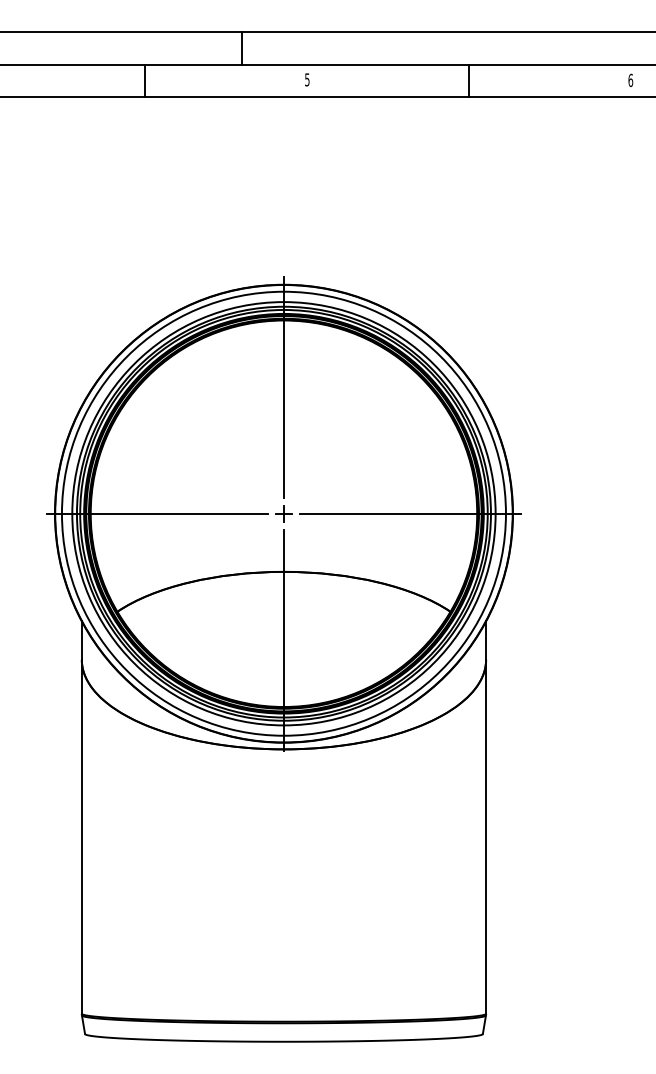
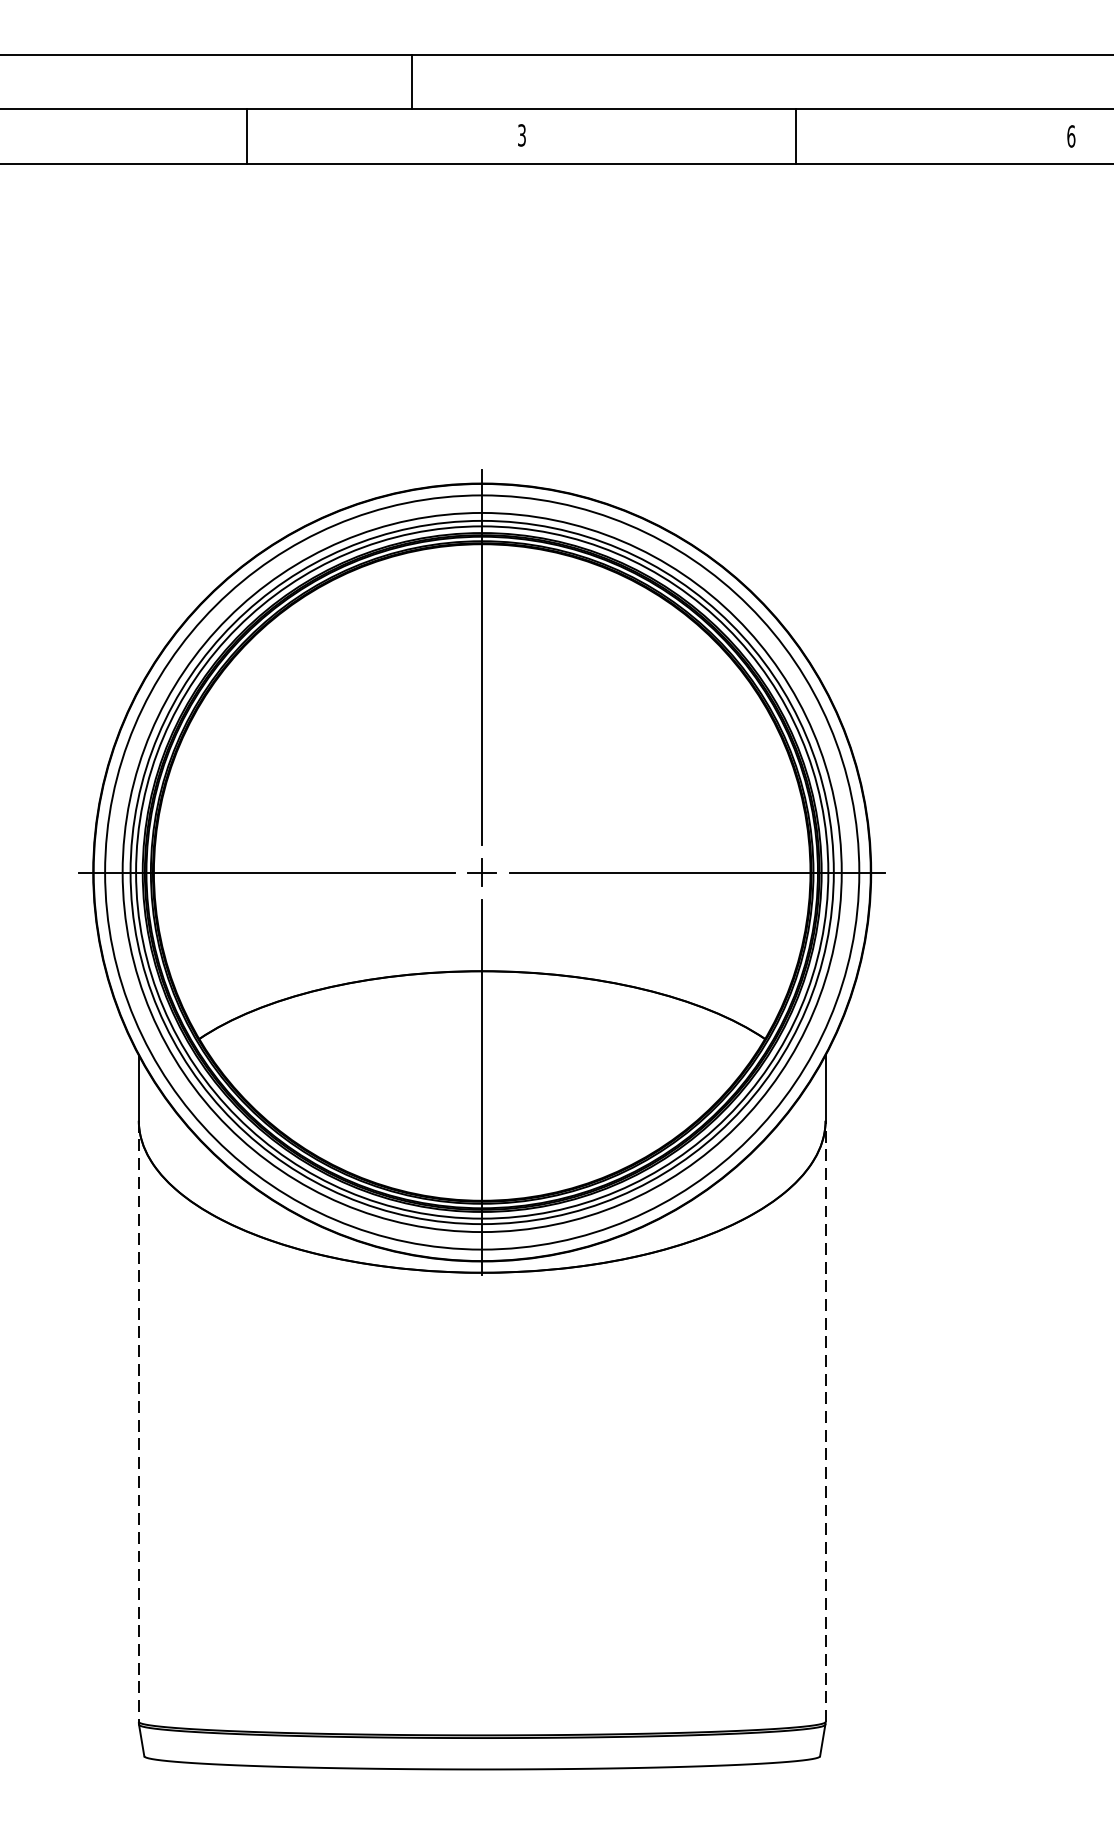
text: (307, 78) -> (522, 133), 5 -> 3
line: (81, 836) -> (138, 1420), solid -> dashed
line: (486, 836) -> (826, 1420), solid -> dashed

